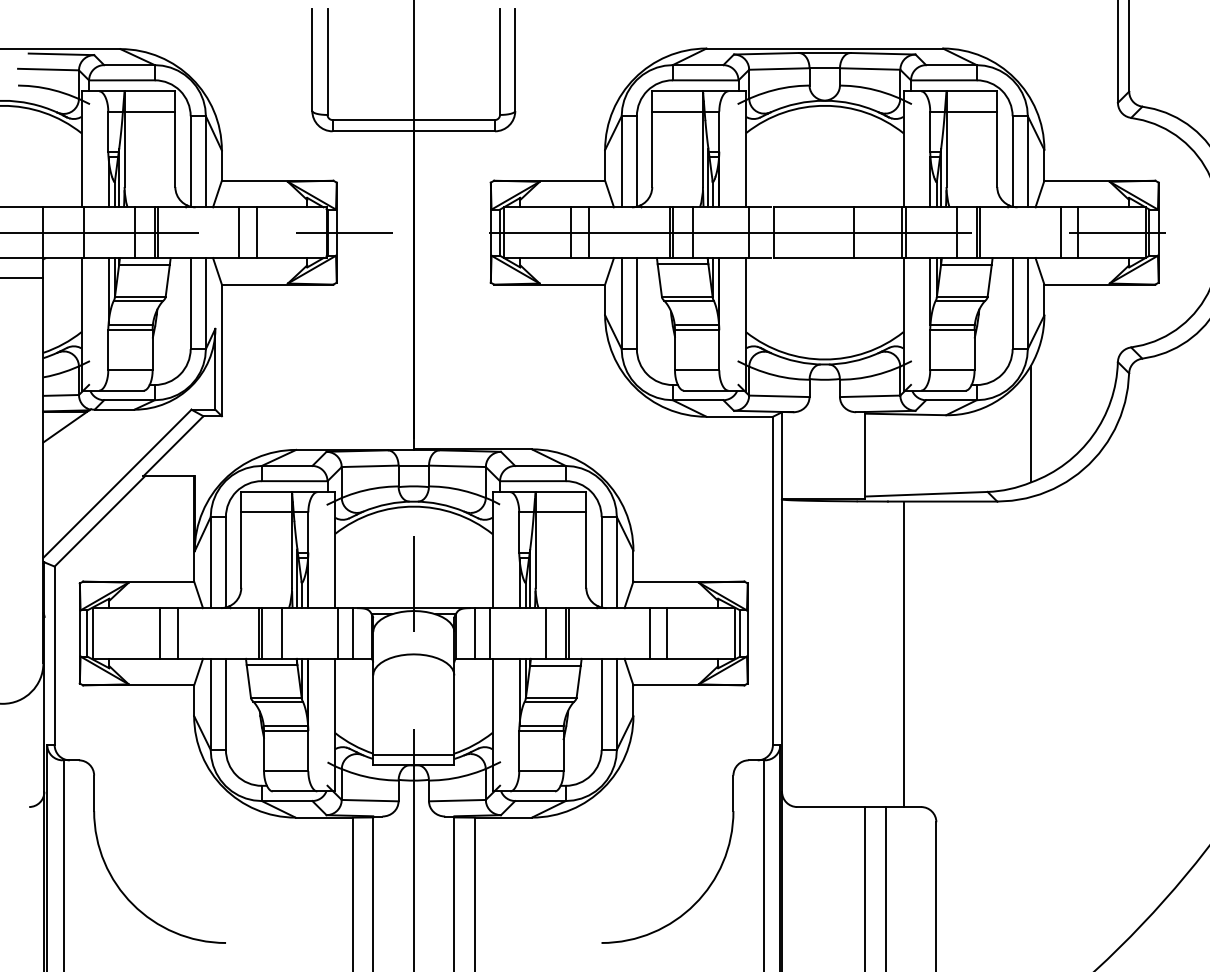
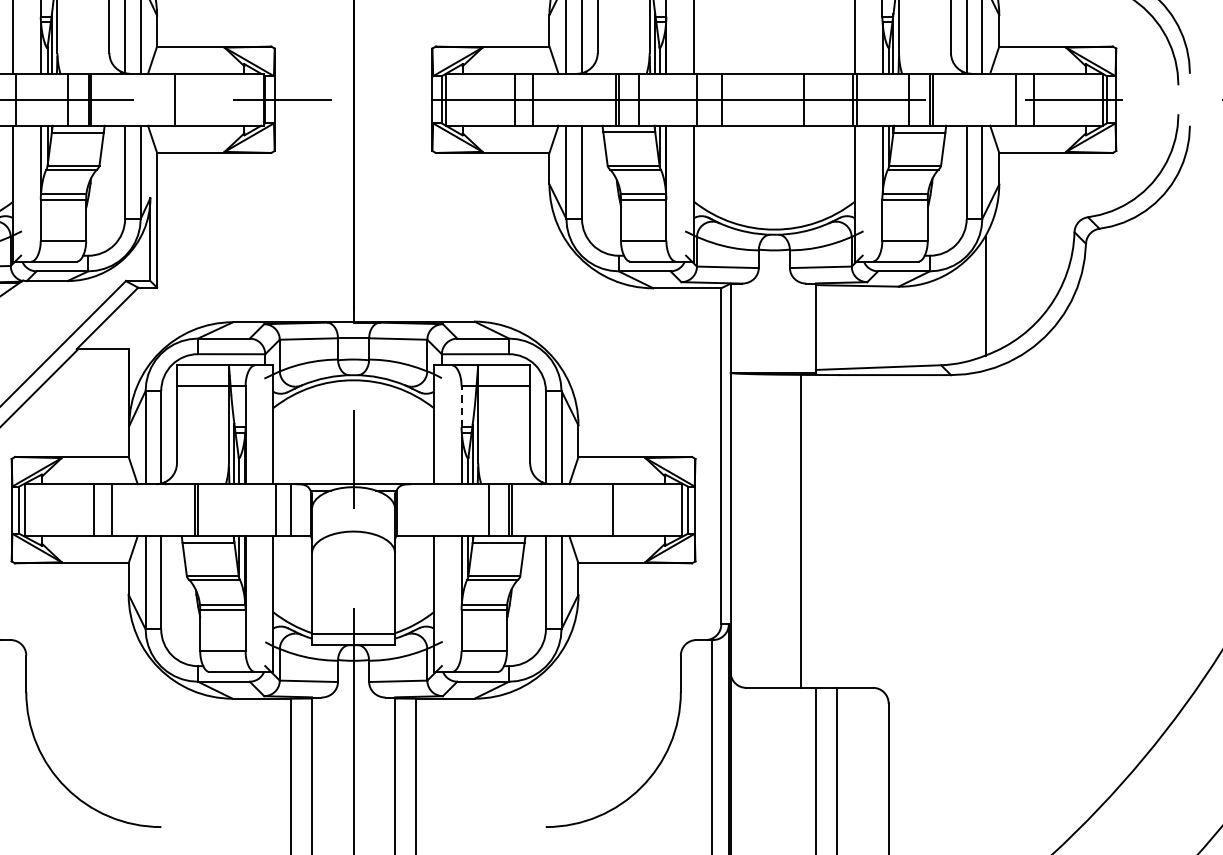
line: (256, 232) -> (192, 99), removed
line: (519, 531) -> (461, 405), solid -> dashed
line: (281, 633) -> (218, 510), removed
line: (474, 633) -> (415, 510), removed
line: (489, 633) -> (431, 510), removed
line: (649, 633) -> (594, 510), removed
line: (903, 654) -> (800, 531), moved

